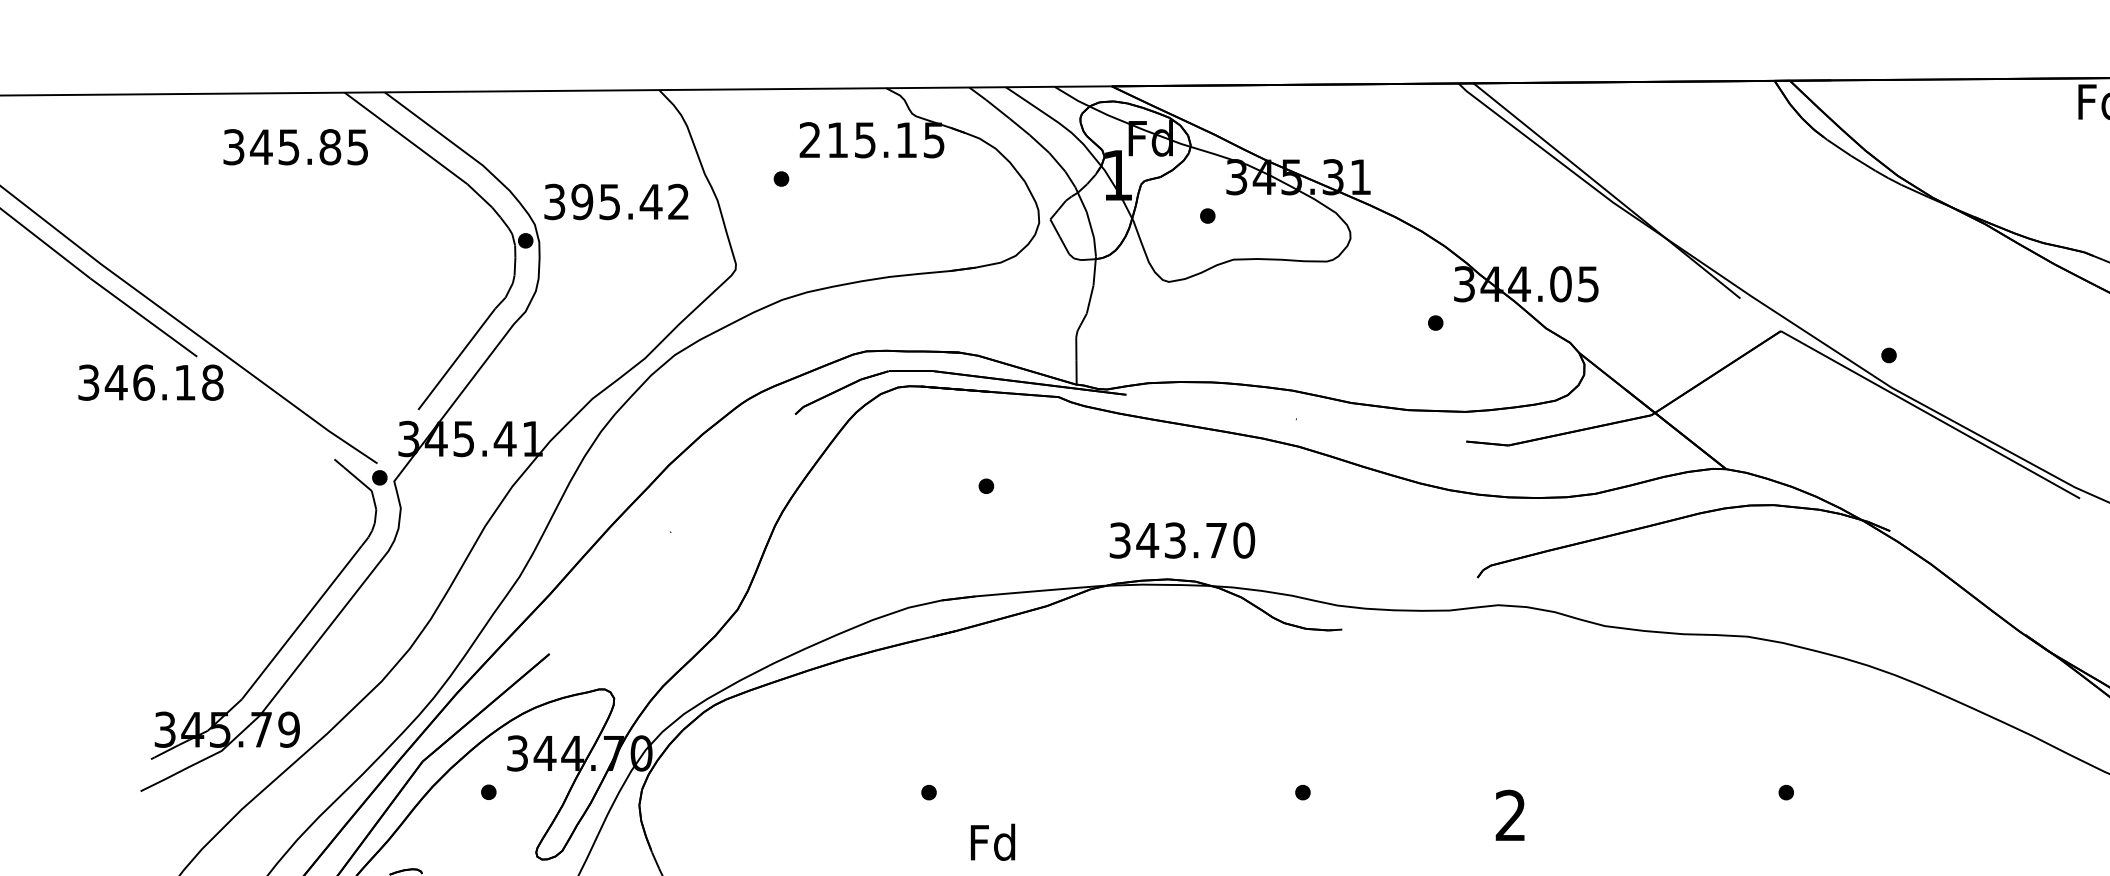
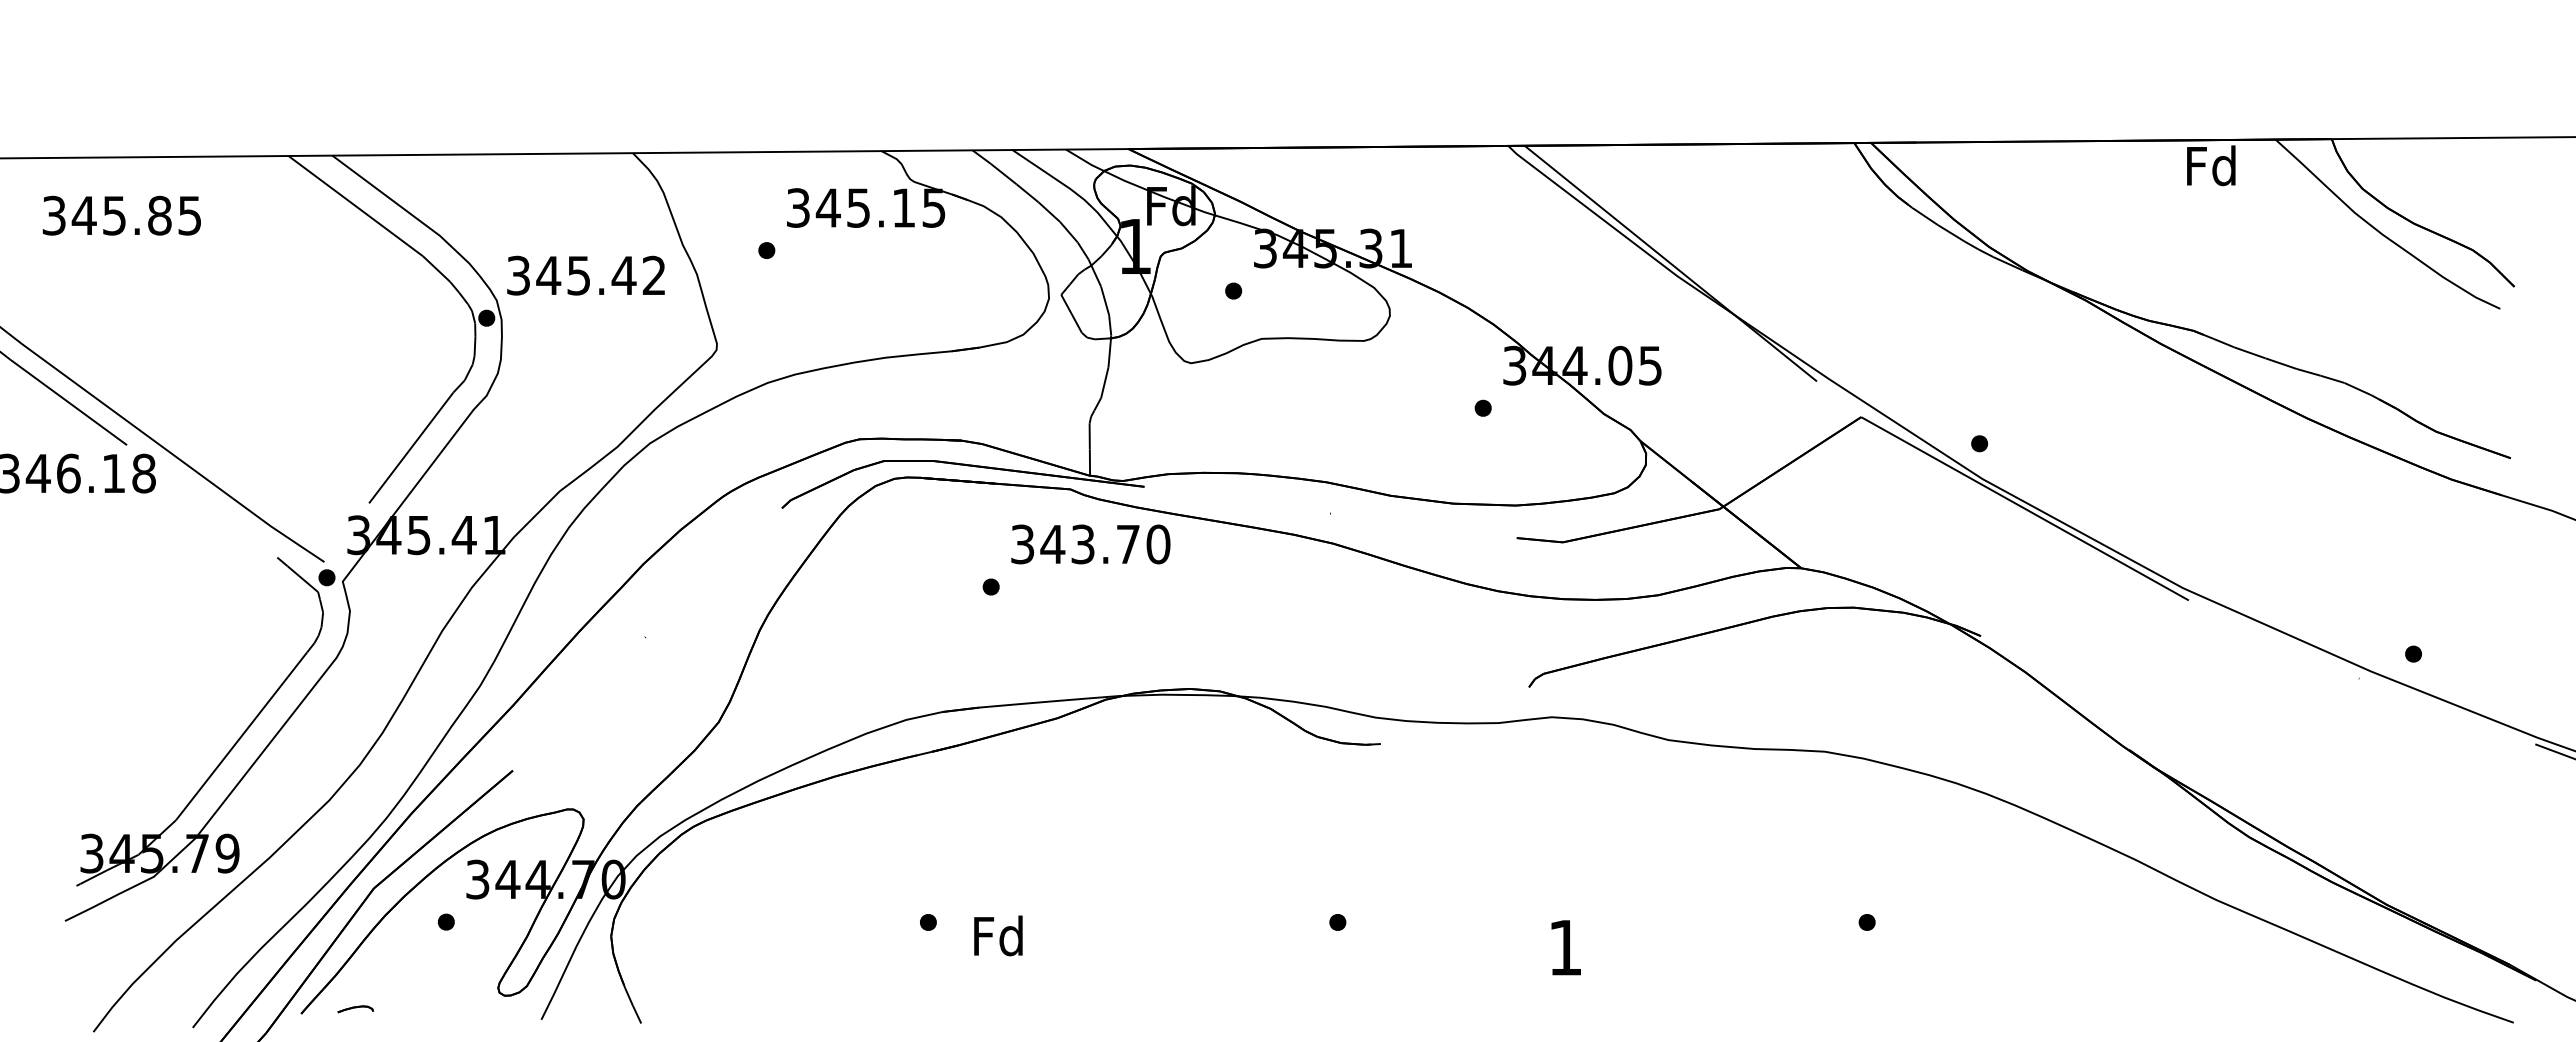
text: (824, 139) -> (813, 207), 215.15 -> 345.15
text: (295, 147) -> (121, 215), moved
text: (582, 201) -> (548, 275), 395.42 -> 345.42
text: (1182, 540) -> (1090, 544), moved
text: (1509, 815) -> (1564, 947), 2 -> 1
text: (993, 841) -> (998, 935), moved

